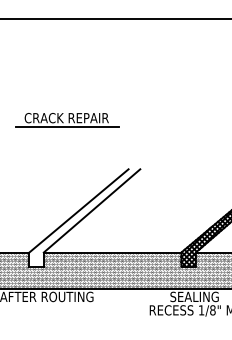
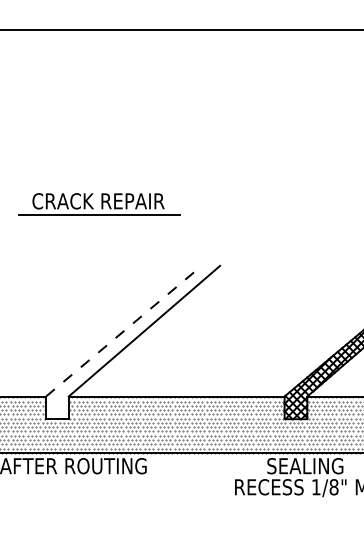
part: (67, 120) -> (99, 205), moved
line: (78, 210) -> (123, 330), solid -> dashed

